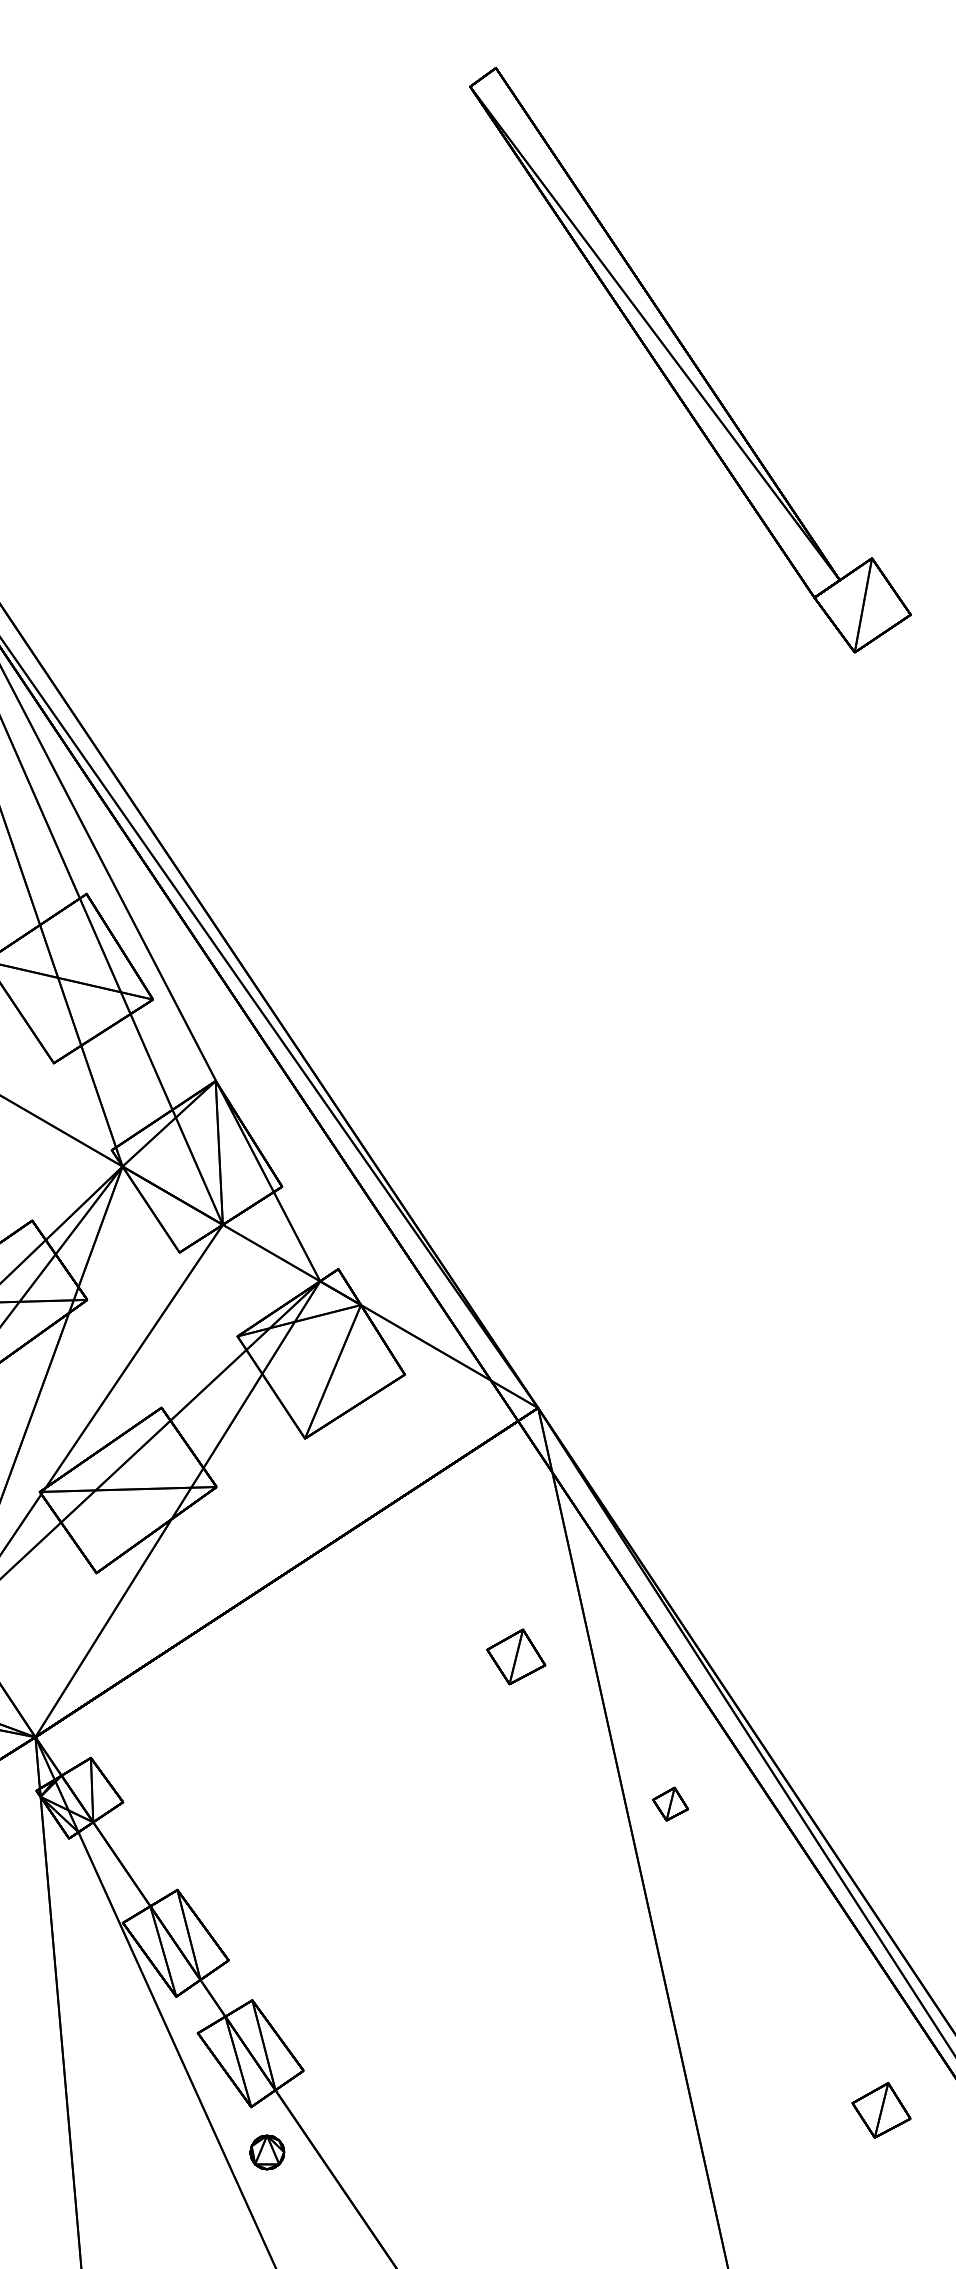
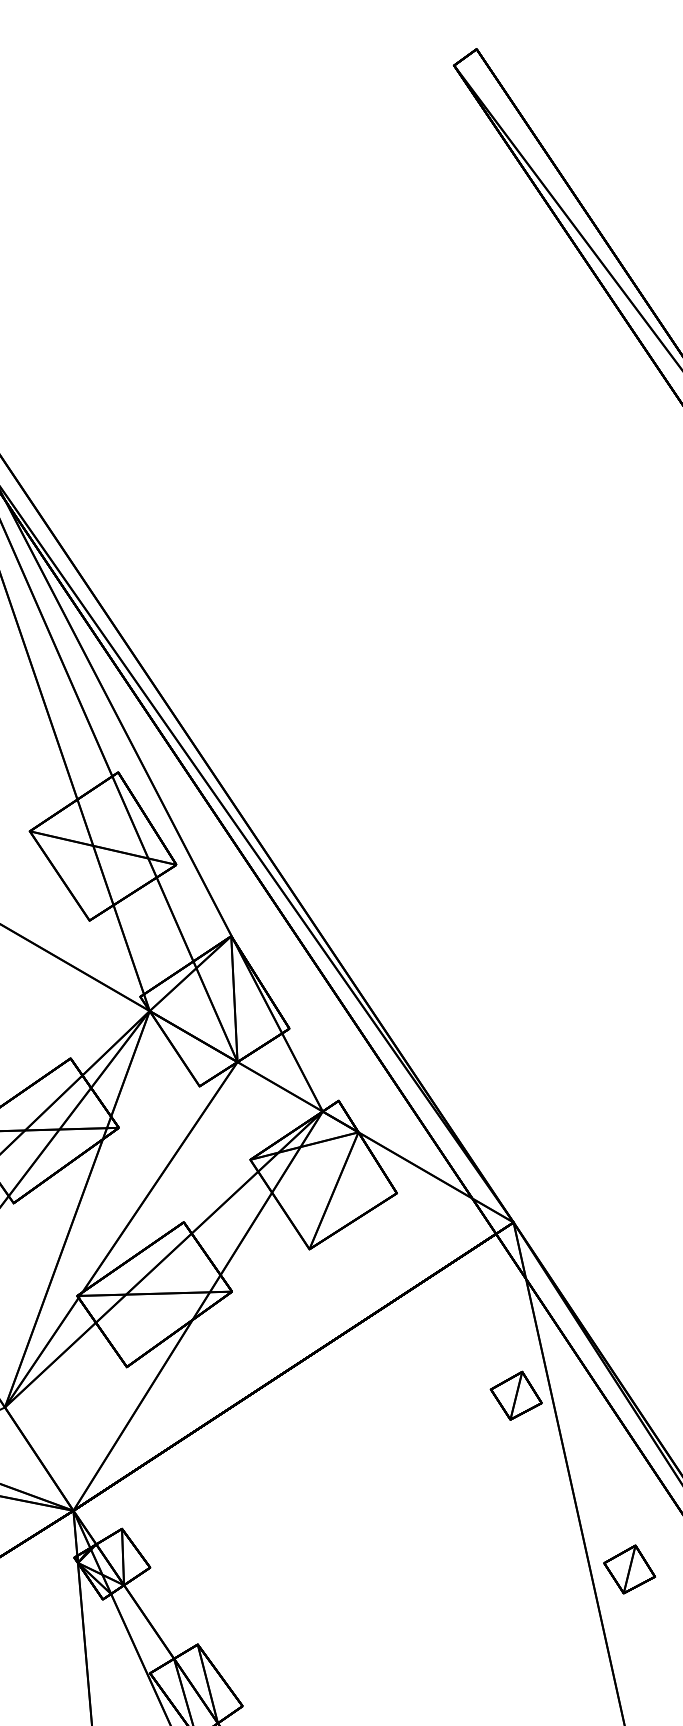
part: (516, 1656) -> (516, 1395), moved
part: (670, 1803) -> (629, 1568), size x1.67

